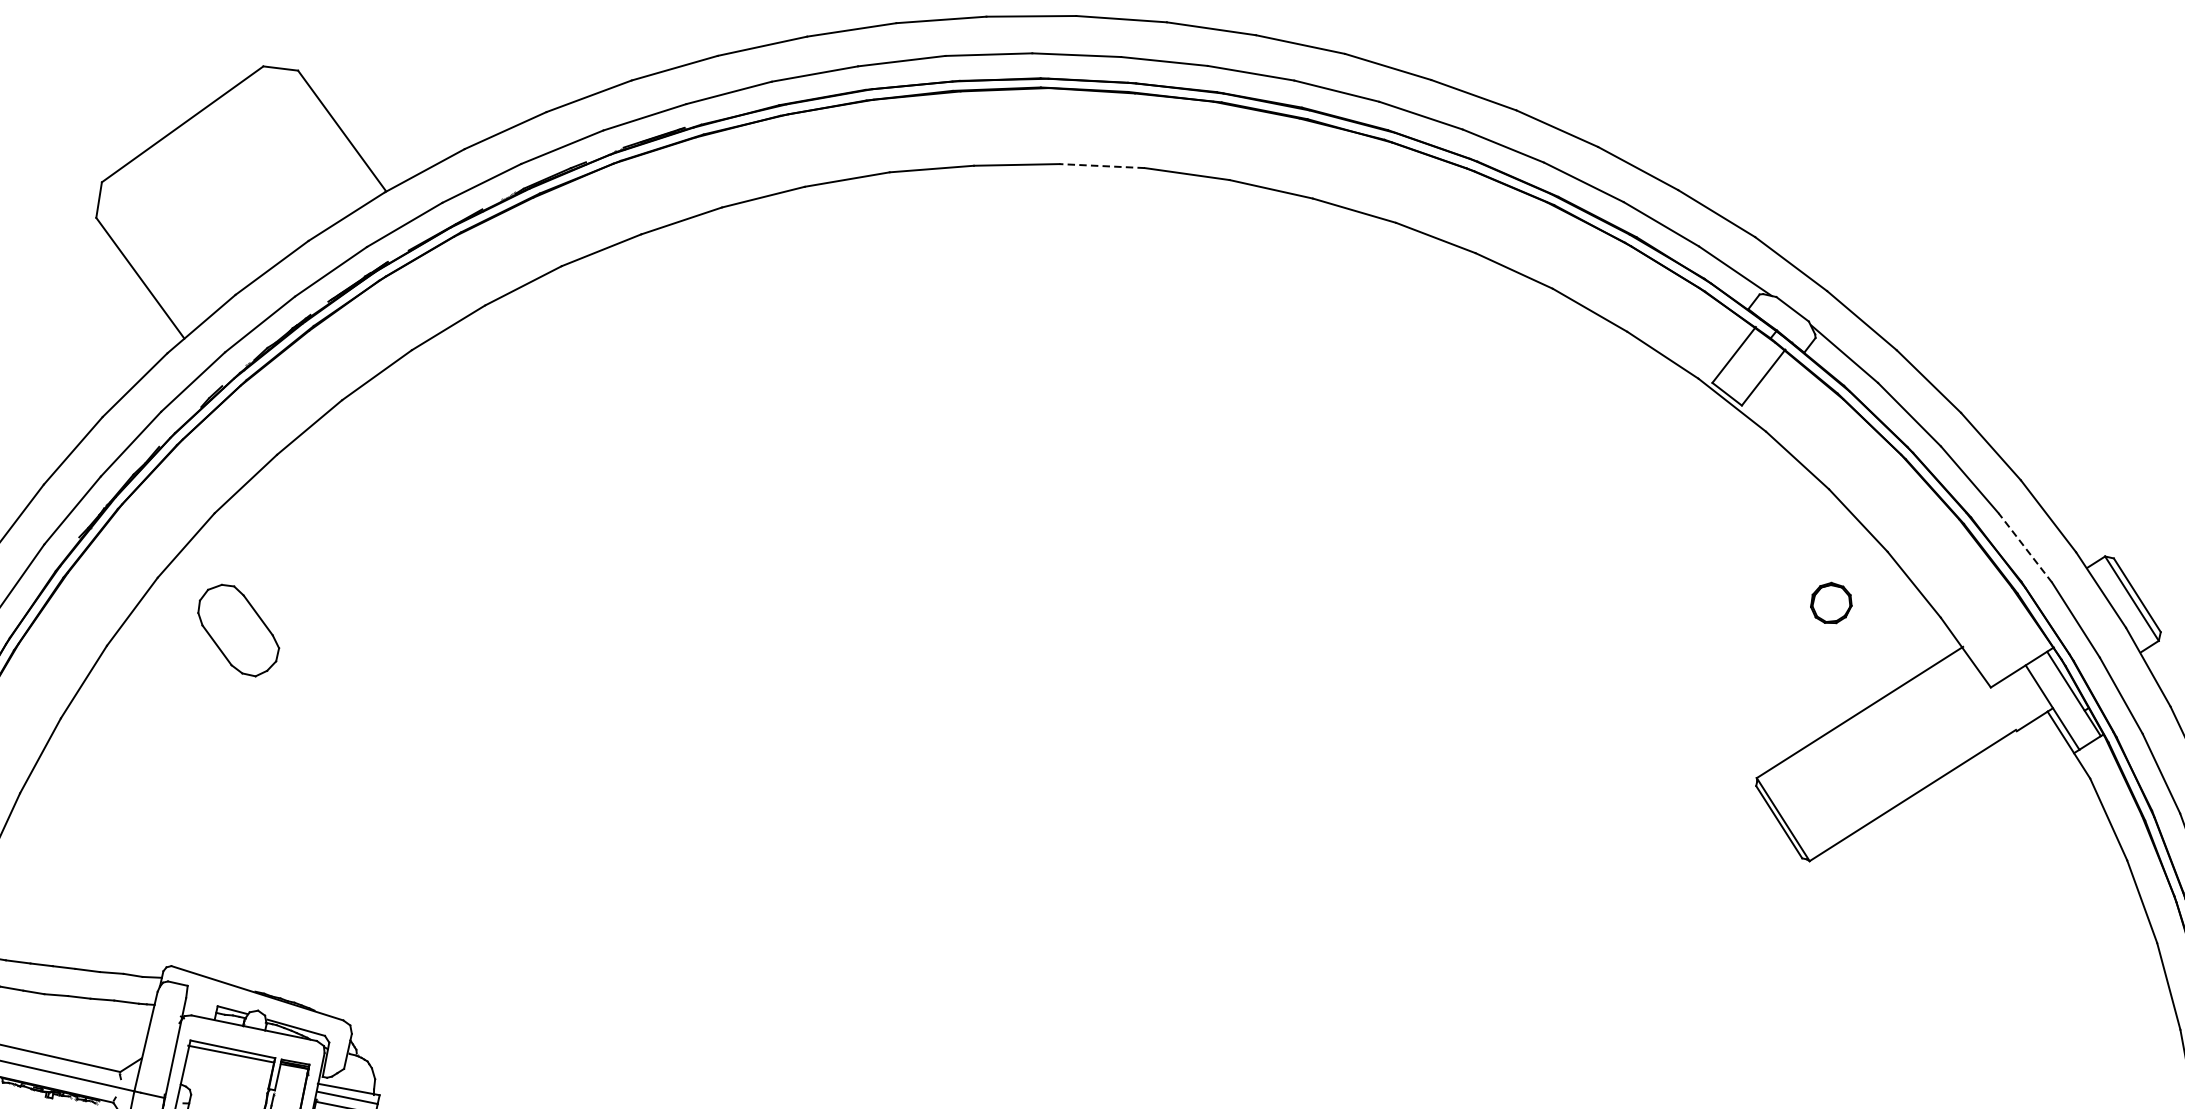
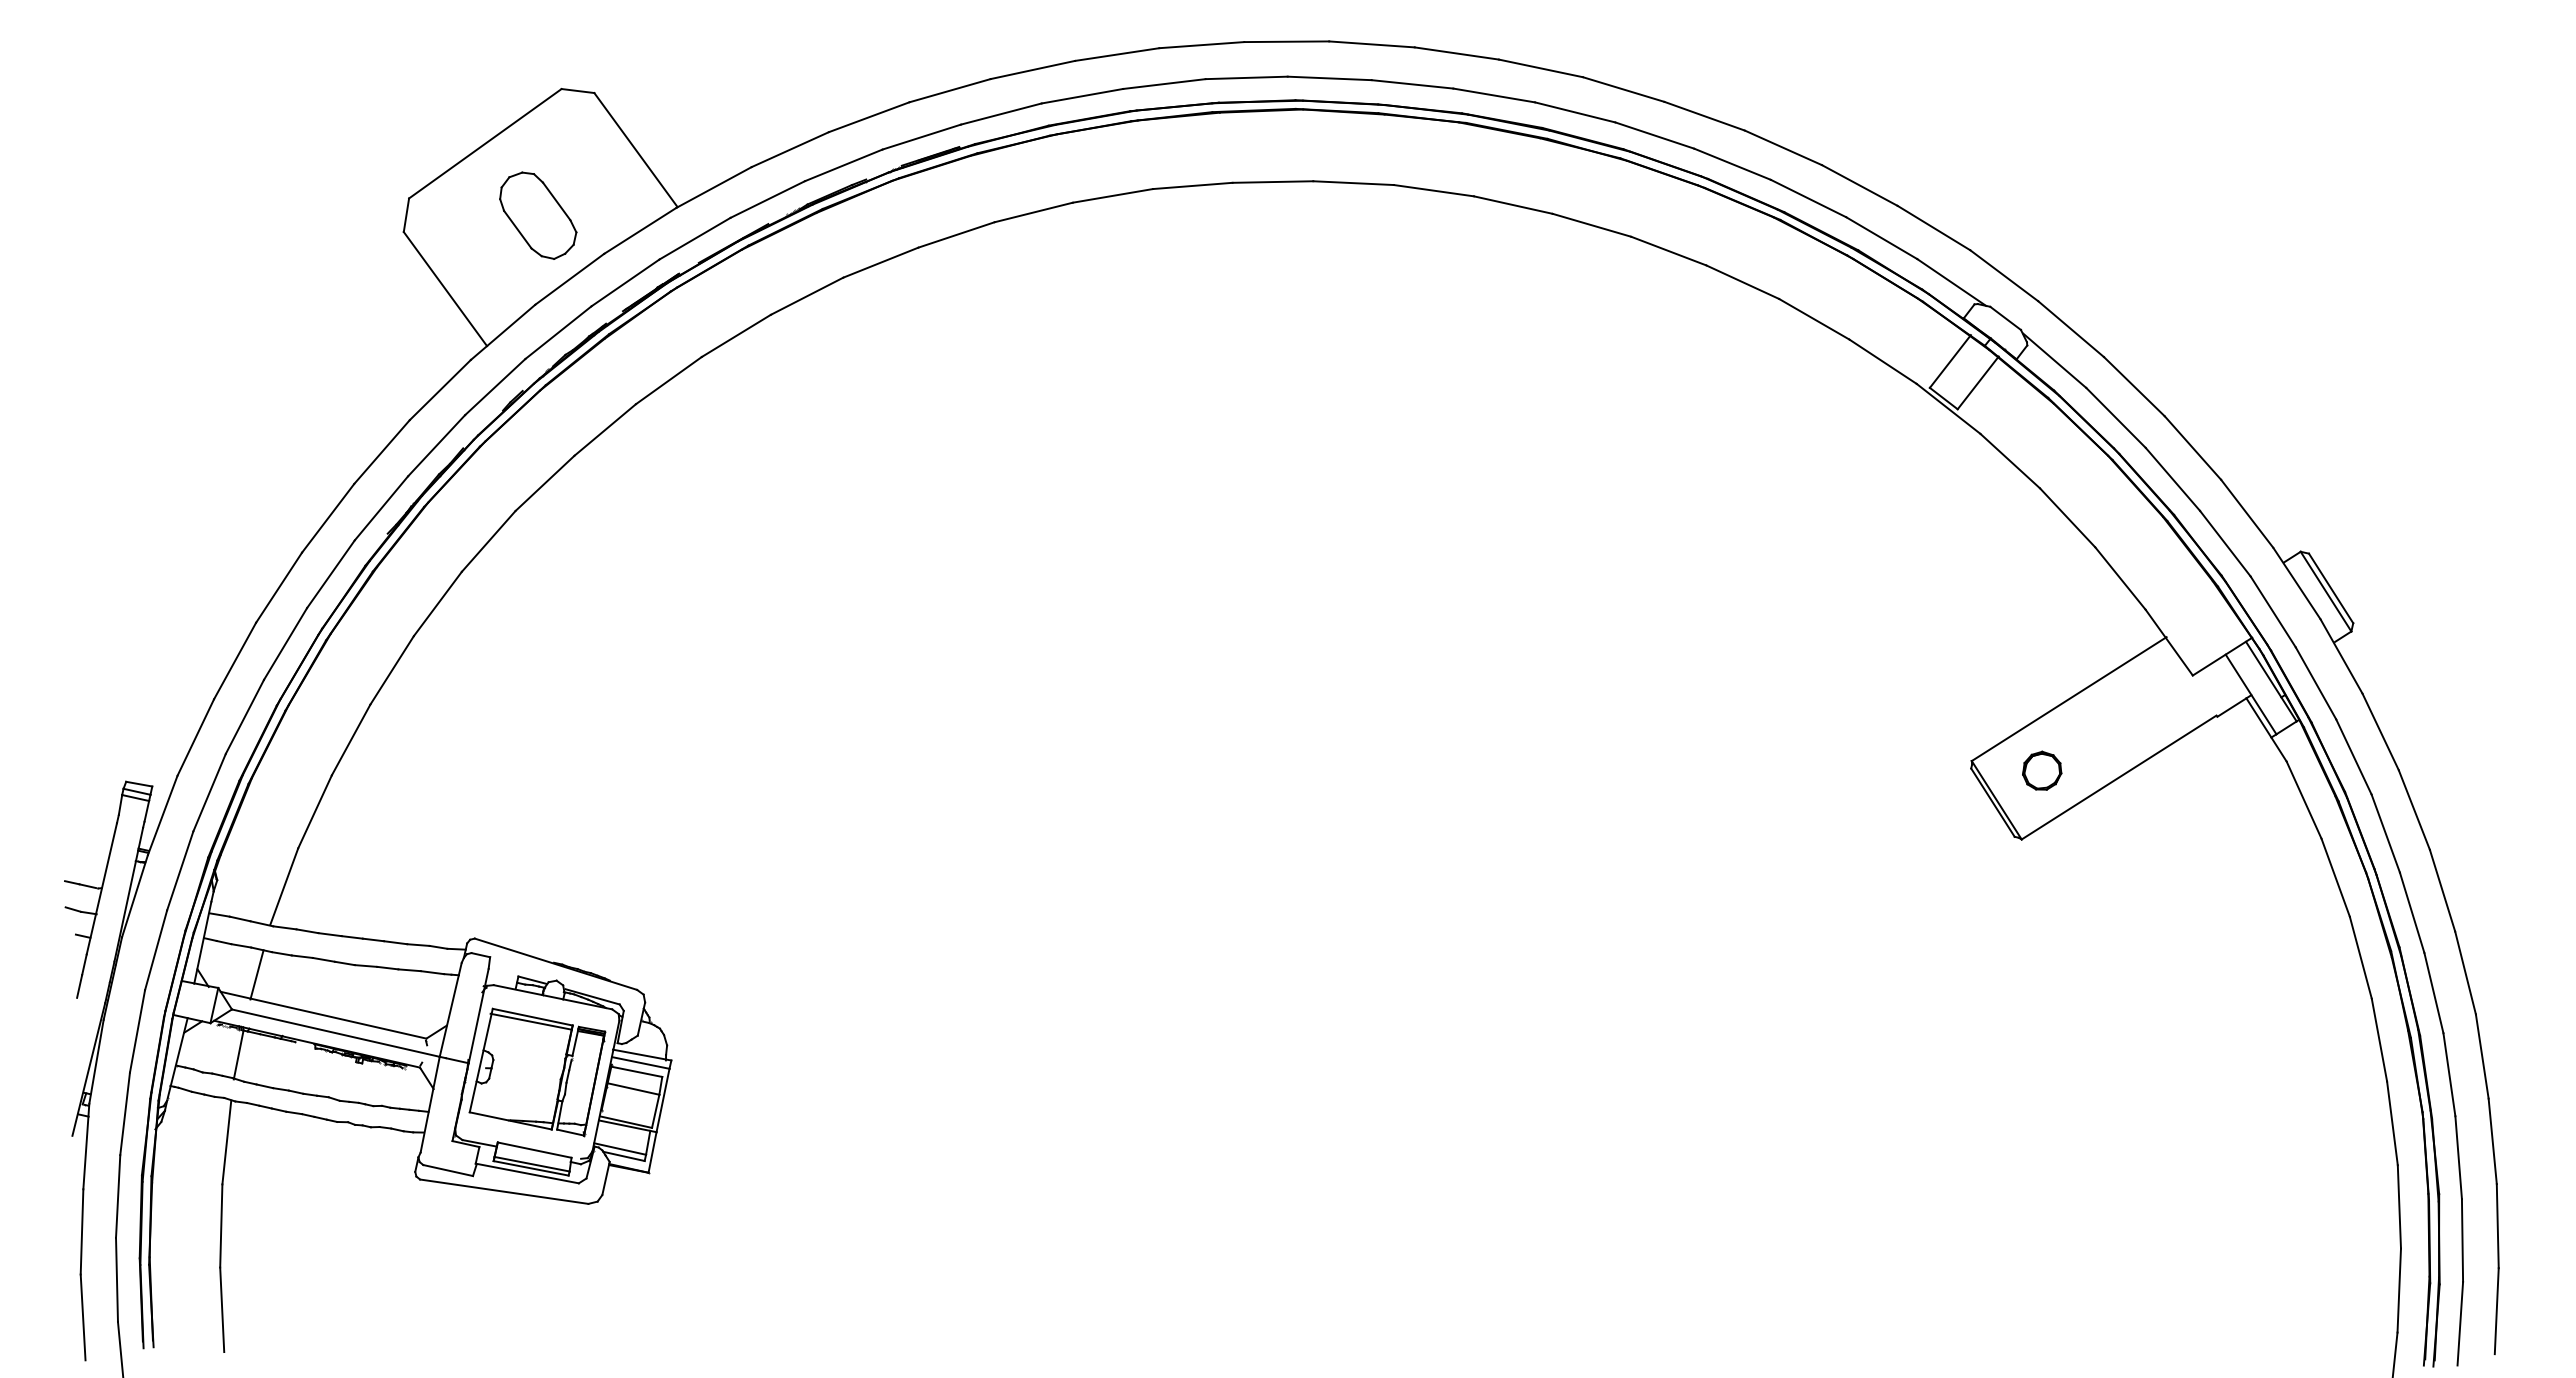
line: (1102, 166) -> (1353, 183), dashed -> solid
line: (2025, 547) -> (2225, 543), dashed -> solid
part: (1831, 602) -> (2042, 770), moved
part: (238, 630) -> (538, 215), moved

